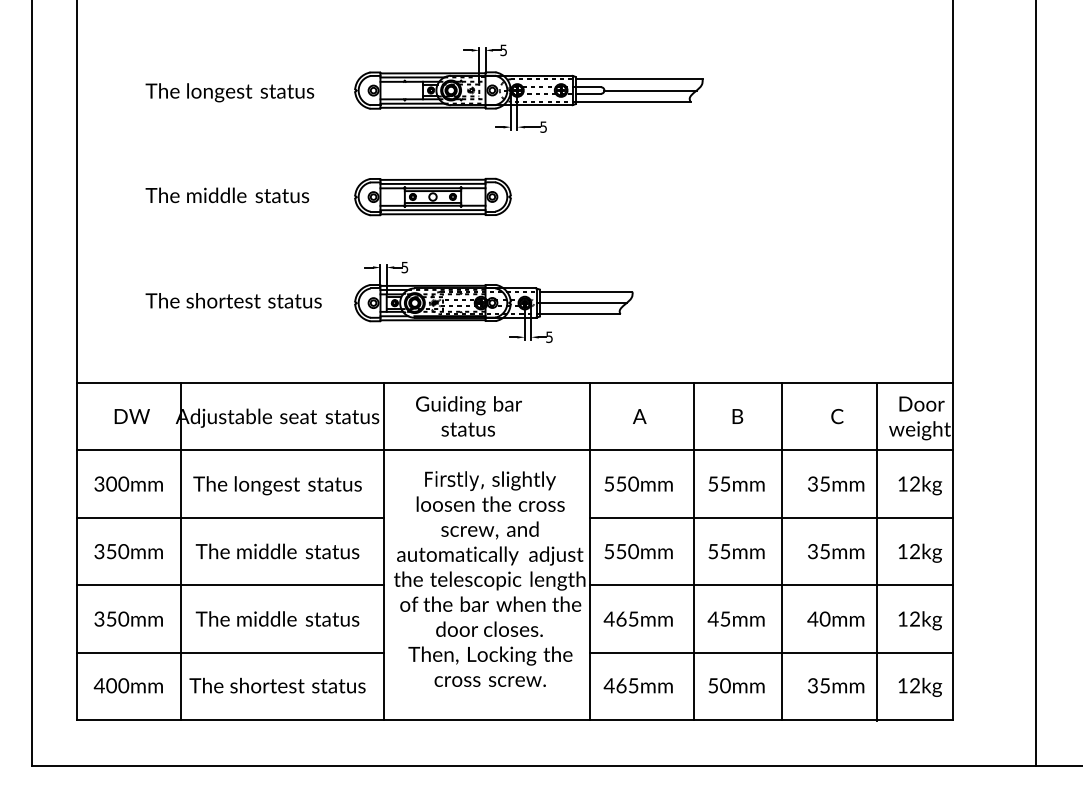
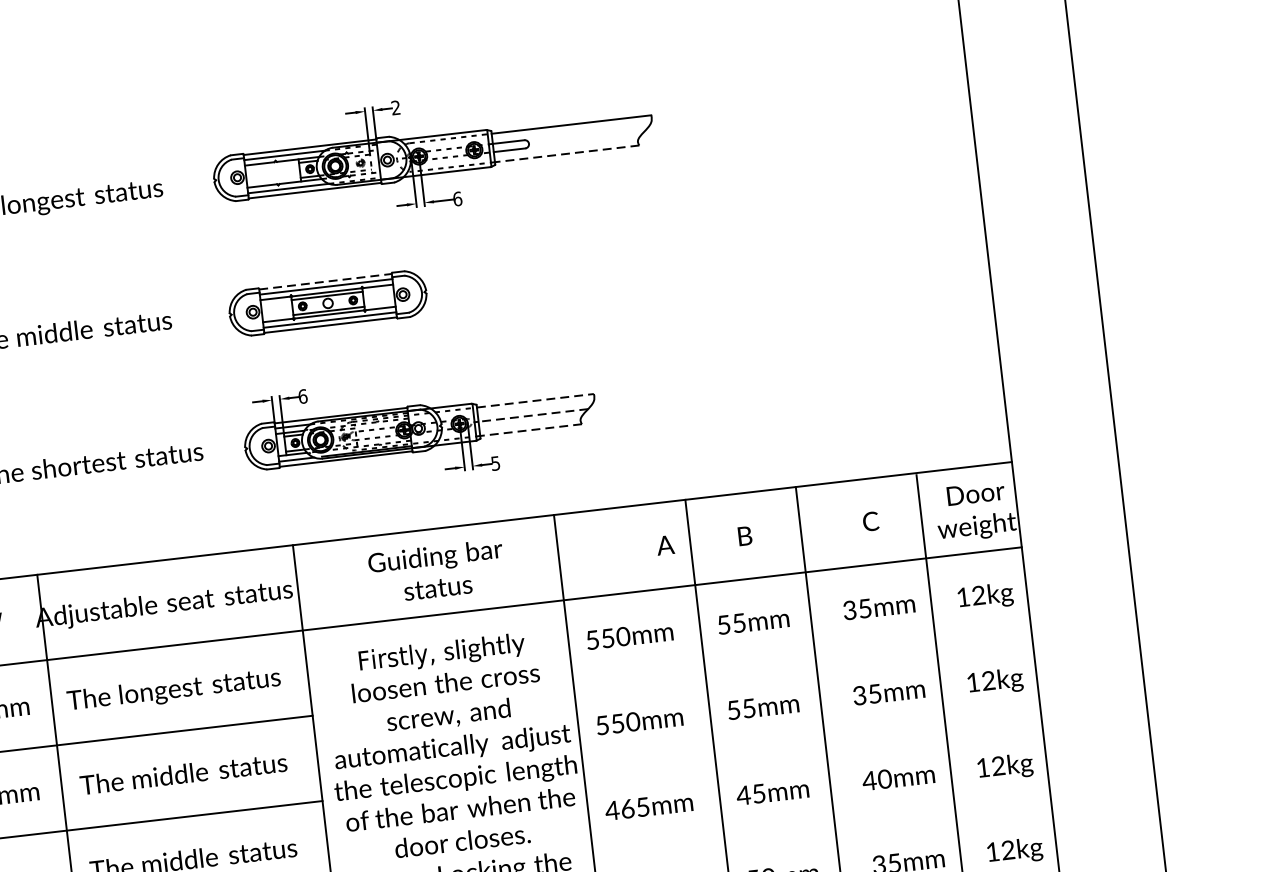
text: (503, 50) -> (395, 108), 5 -> 2
line: (650, 90) -> (587, 137), removed
line: (632, 101) -> (566, 153), solid -> dashed
text: (543, 126) -> (457, 198), 5 -> 6
line: (432, 179) -> (324, 281), solid -> dashed
text: (404, 267) -> (302, 396), 5 -> 6
line: (586, 291) -> (535, 400), solid -> dashed
line: (582, 303) -> (532, 416), solid -> dashed
line: (579, 314) -> (530, 430), solid -> dashed
text: (468, 416) -> (436, 571), moved
text: (639, 416) -> (665, 545), moved
line: (771, 517) -> (802, 658), removed
line: (771, 585) -> (812, 744), removed
line: (771, 652) -> (822, 829), removed

